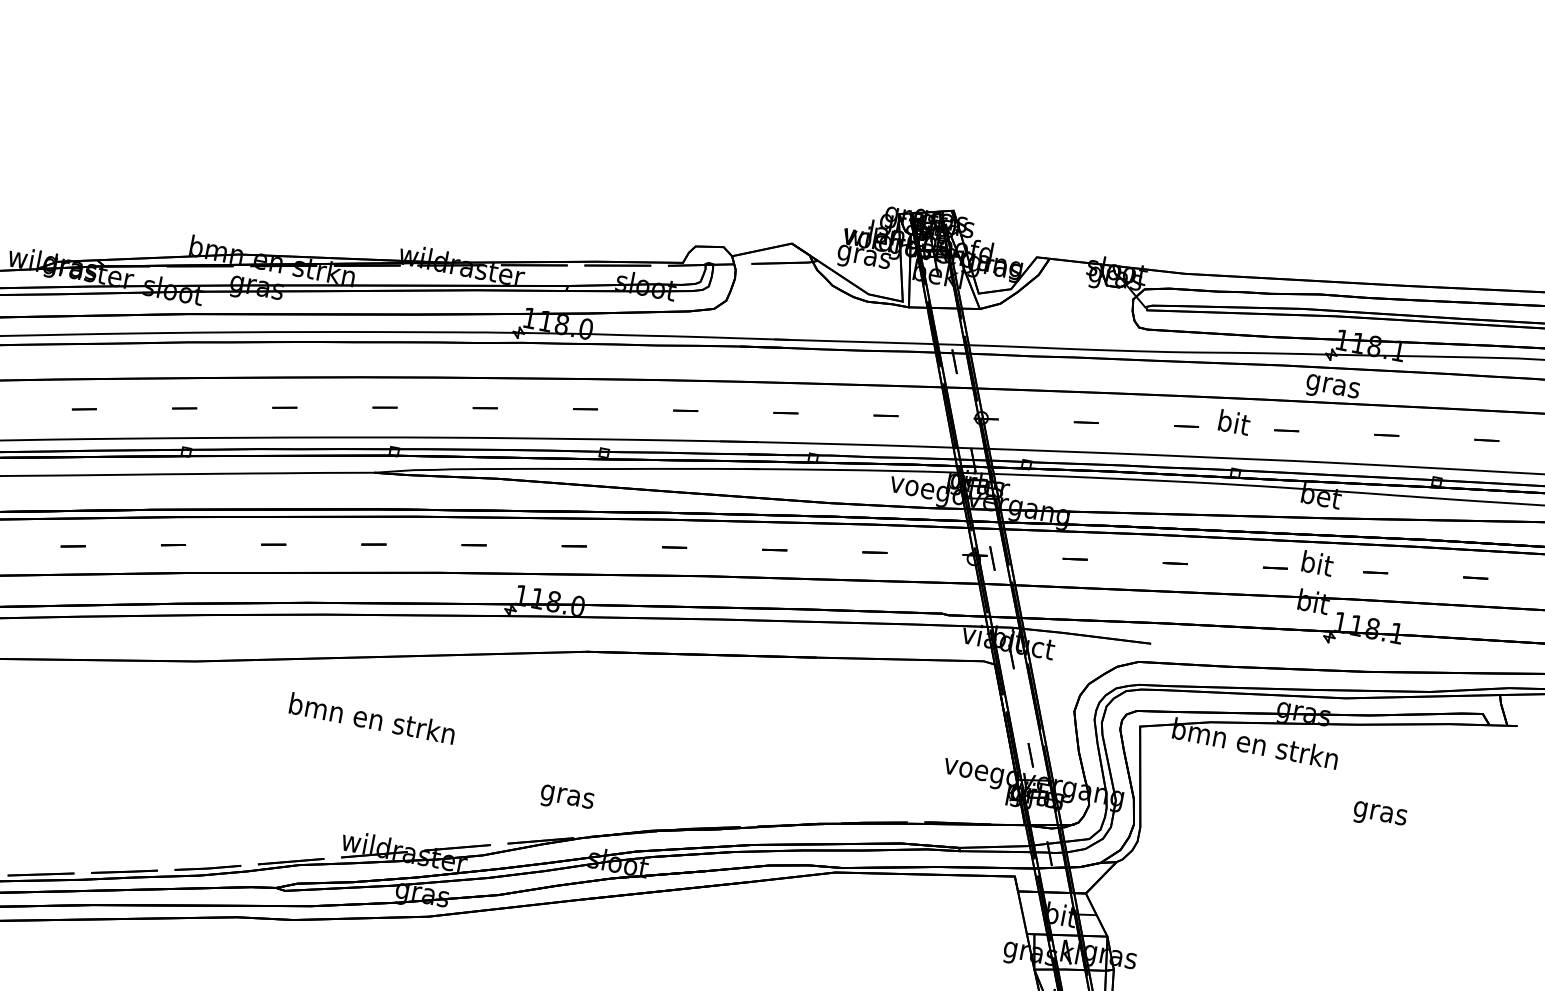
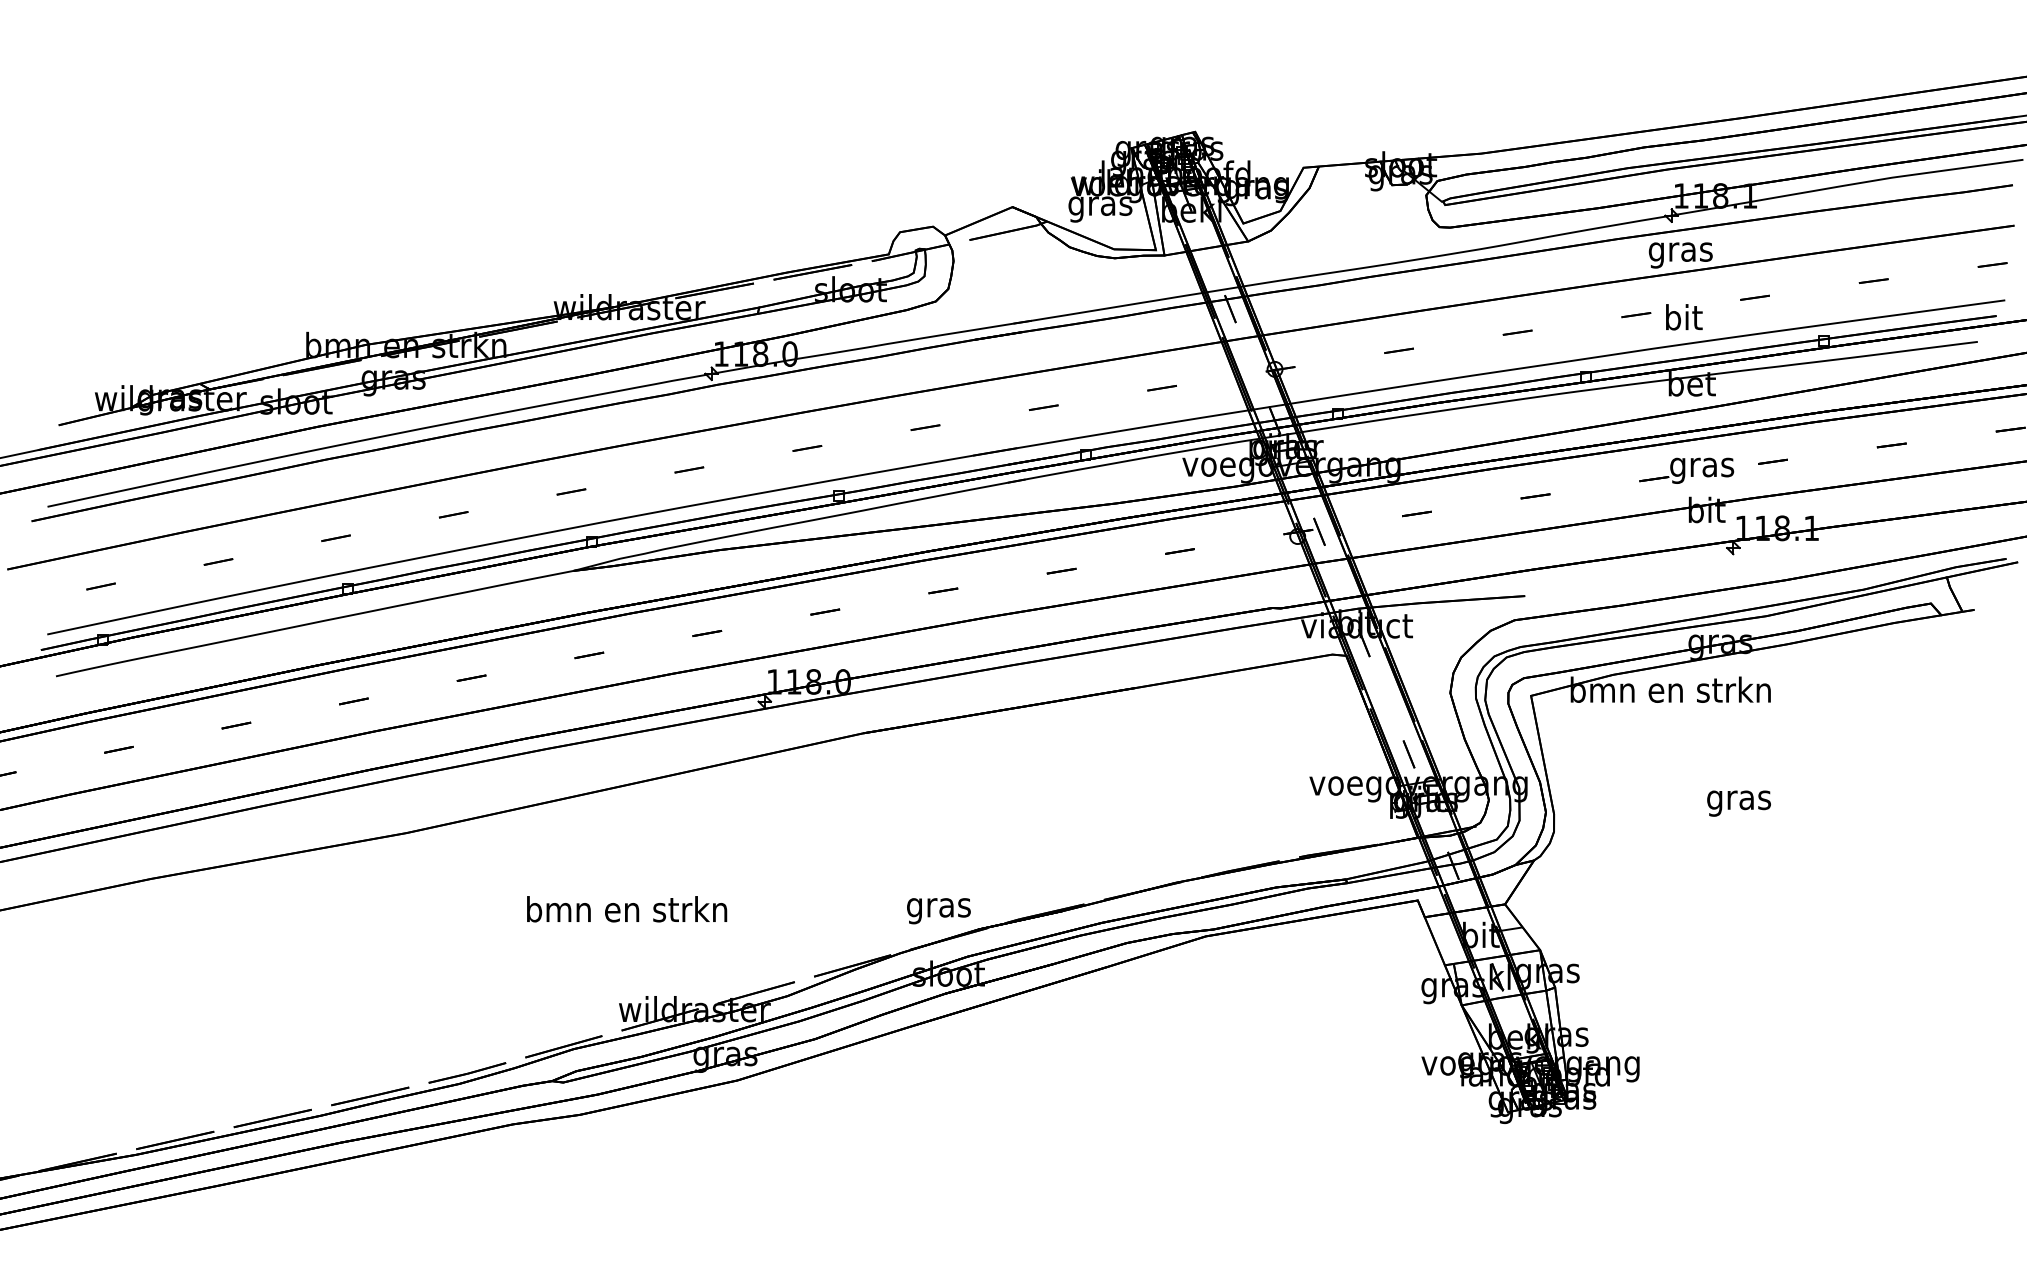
text: (1234, 422) -> (1684, 317), moved
text: (1316, 566) -> (1702, 467), bit -> gras
text: (372, 718) -> (627, 909), moved
text: (566, 799) -> (938, 911), moved
text: (1379, 815) -> (1738, 803), moved

